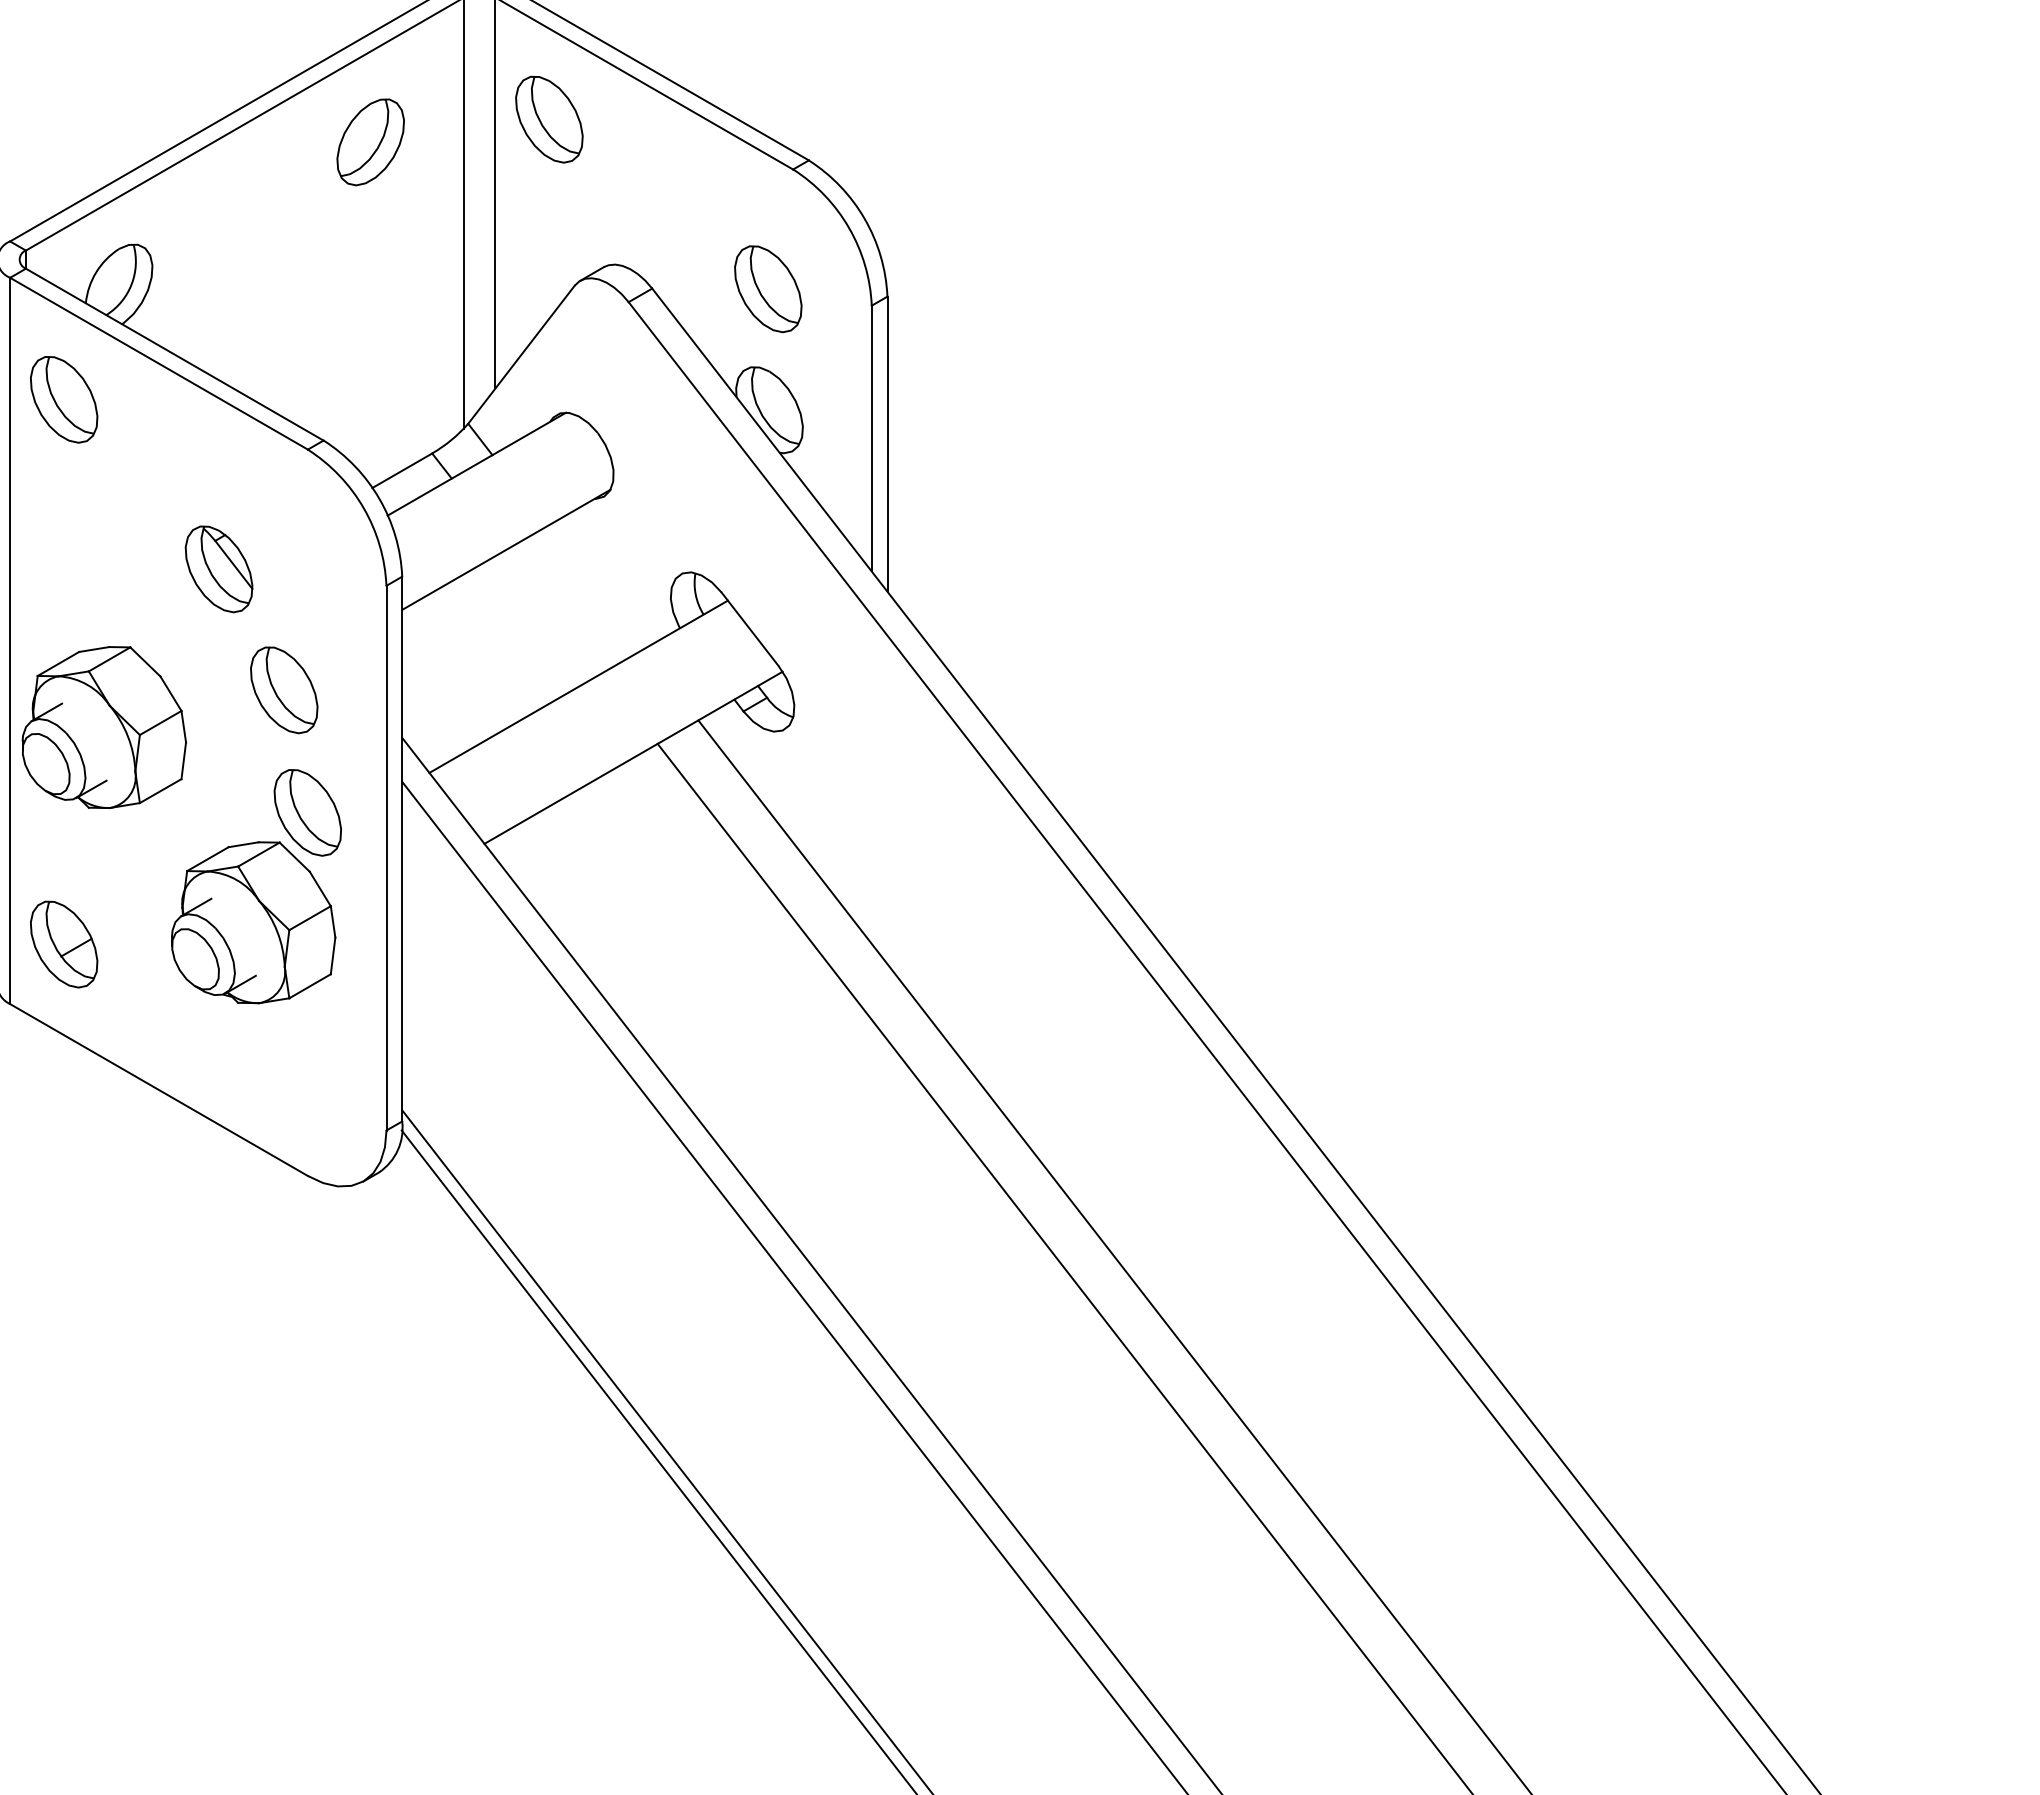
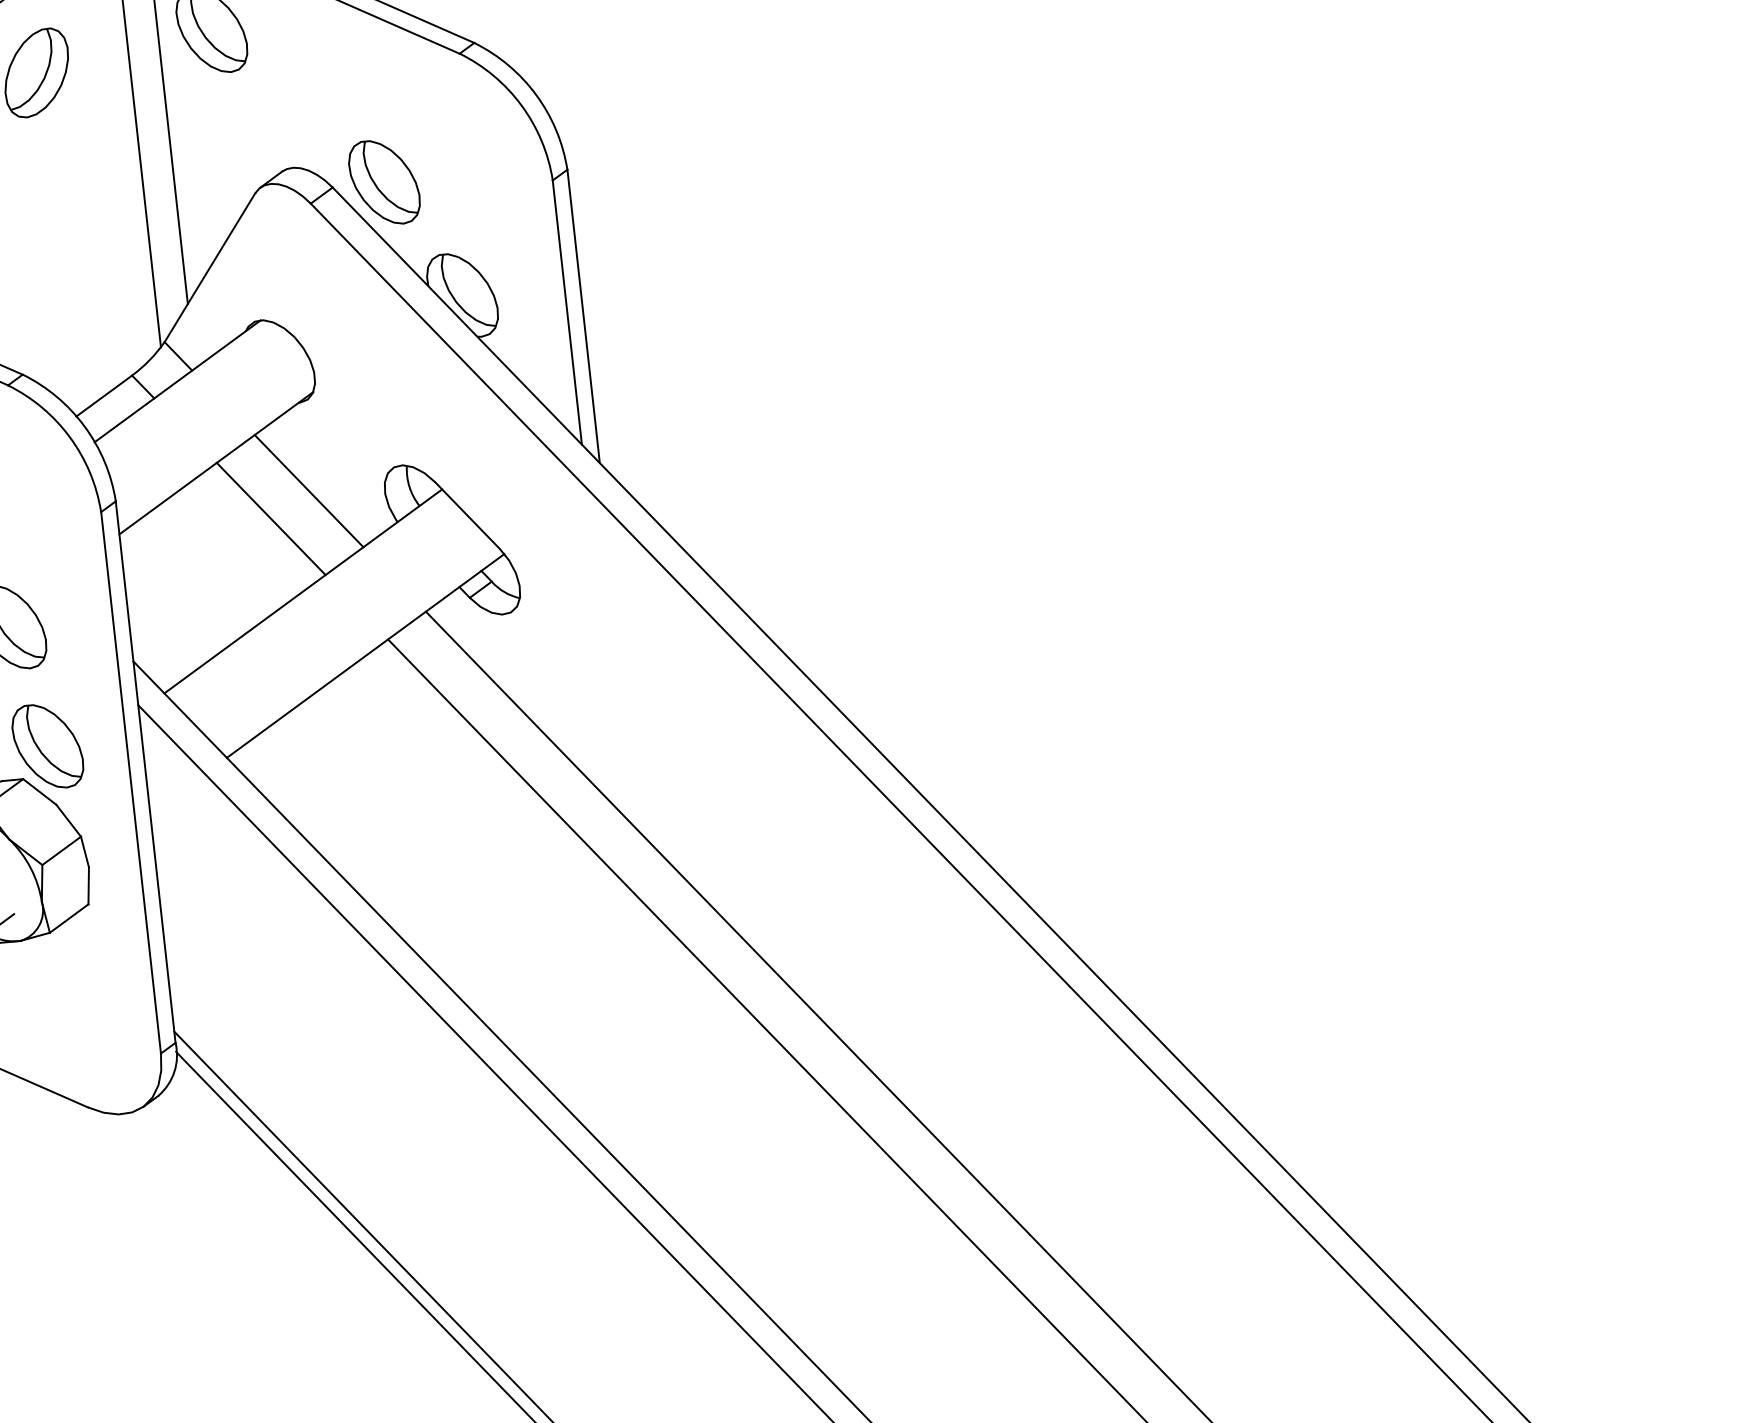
part: (768, 289) -> (384, 182), moved
line: (595, 587) -> (309, 490), added
line: (554, 610) -> (270, 518), added

